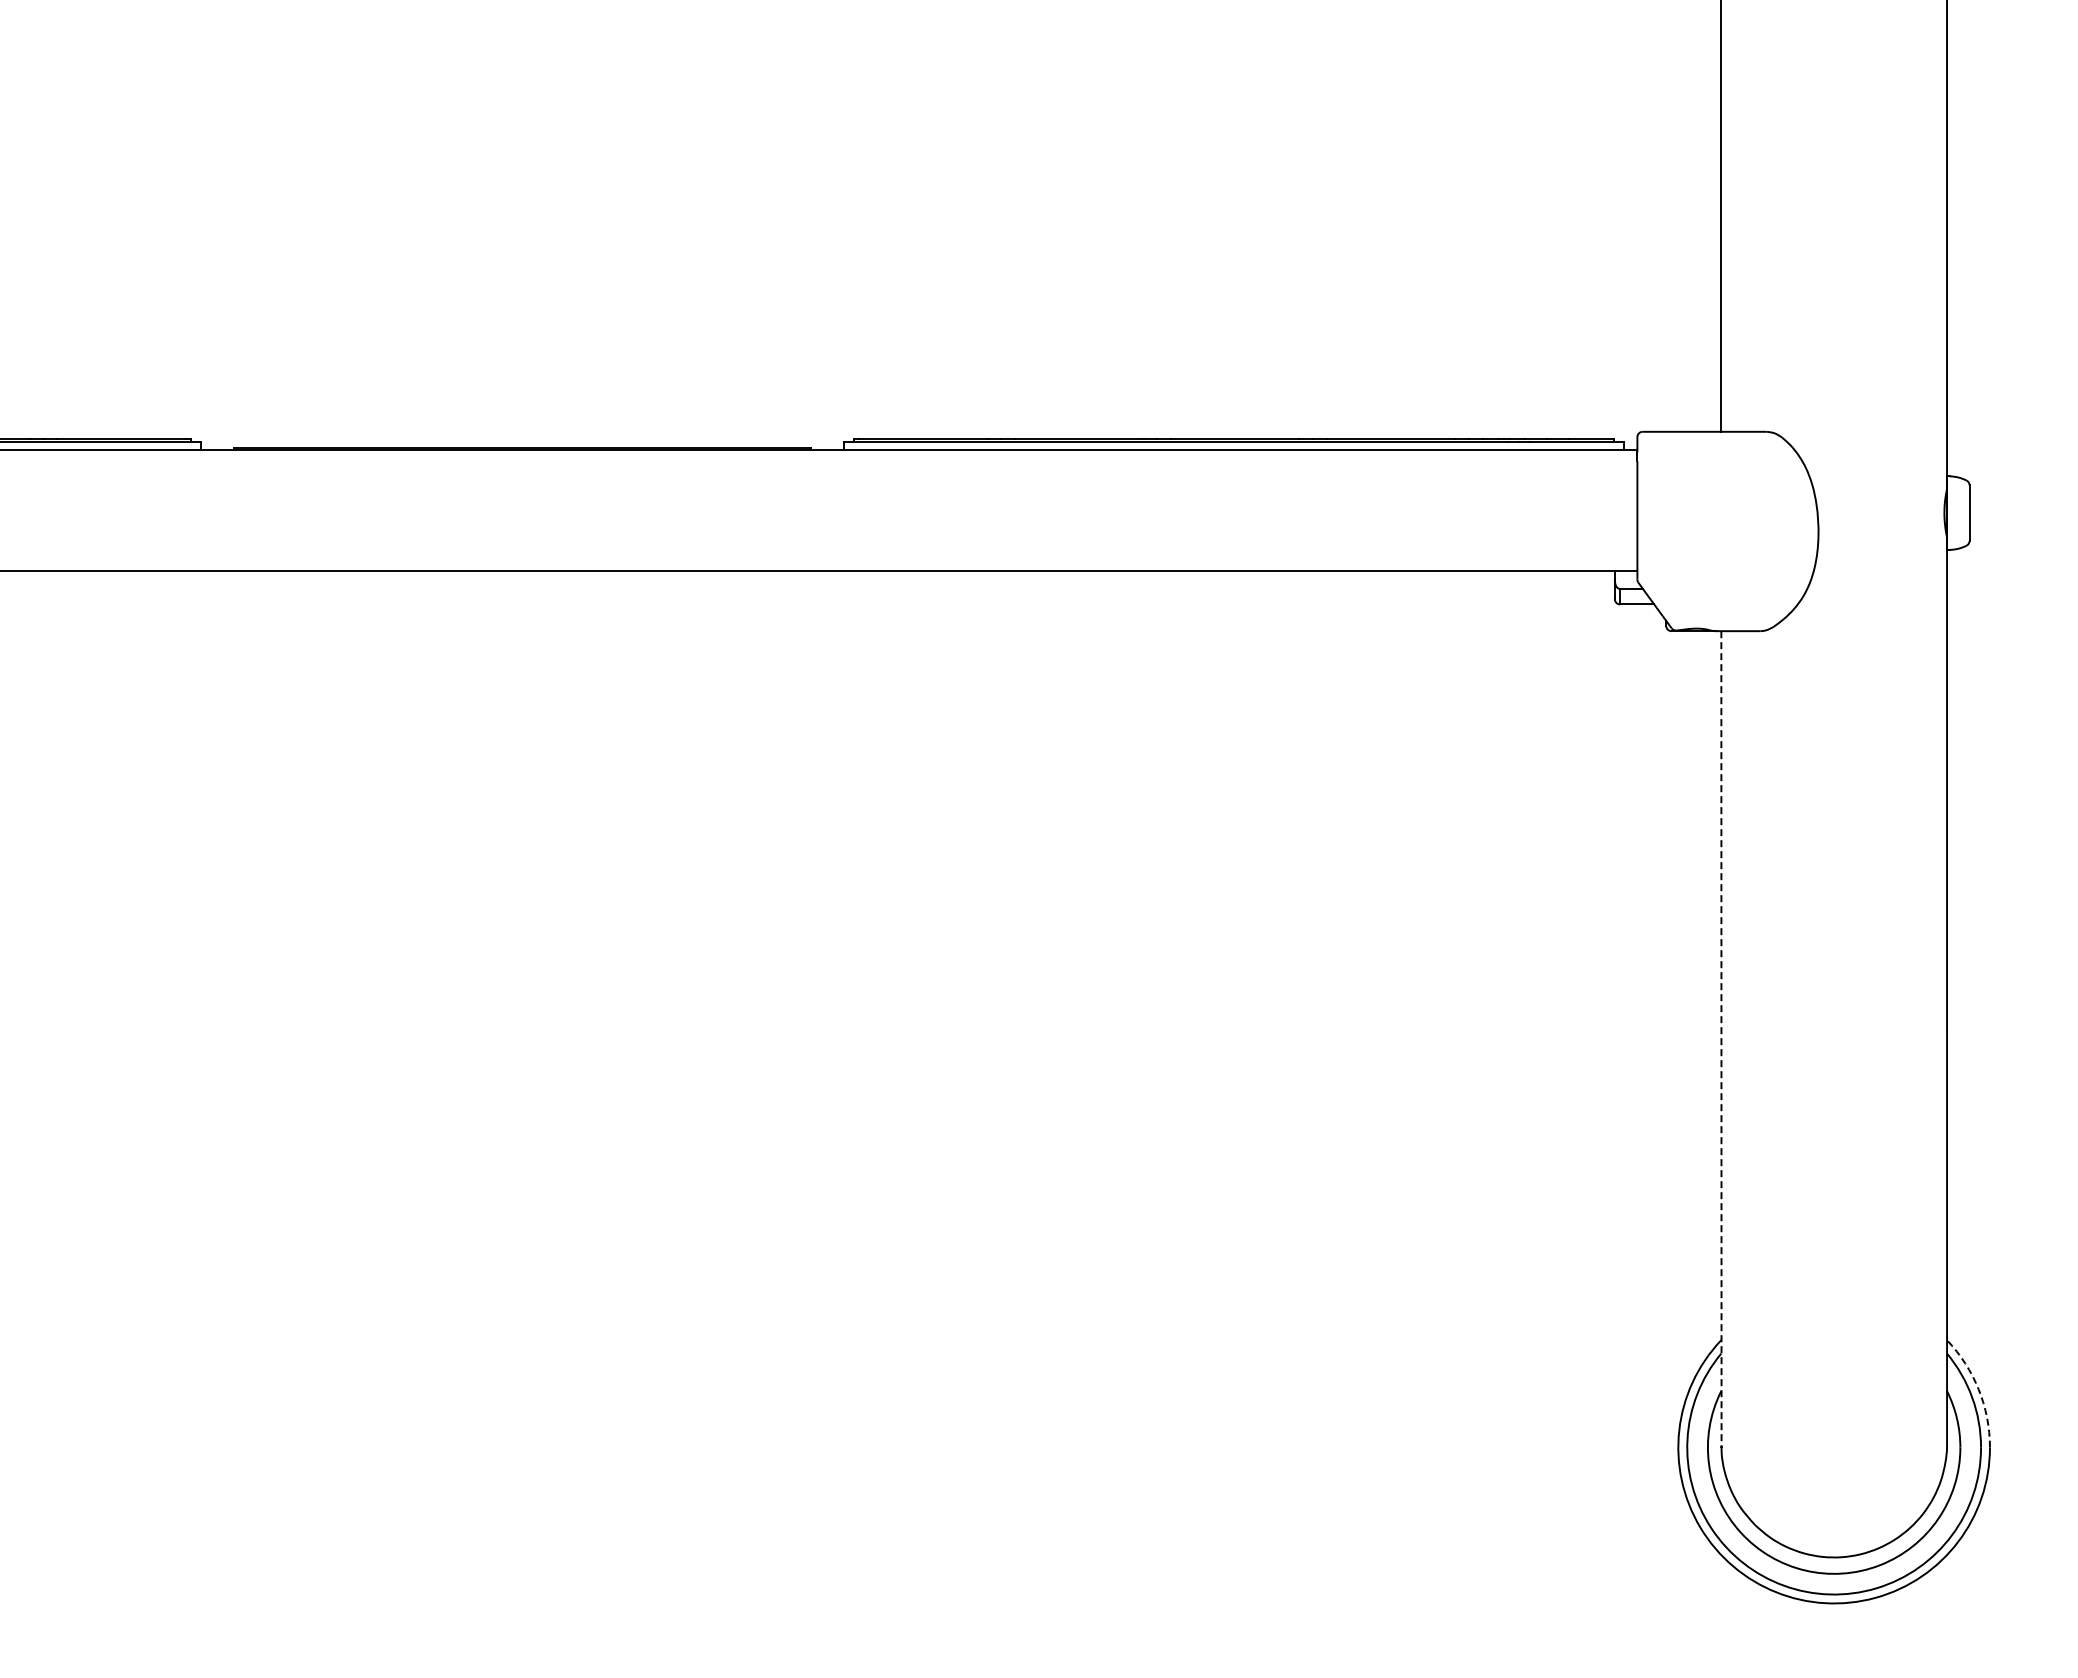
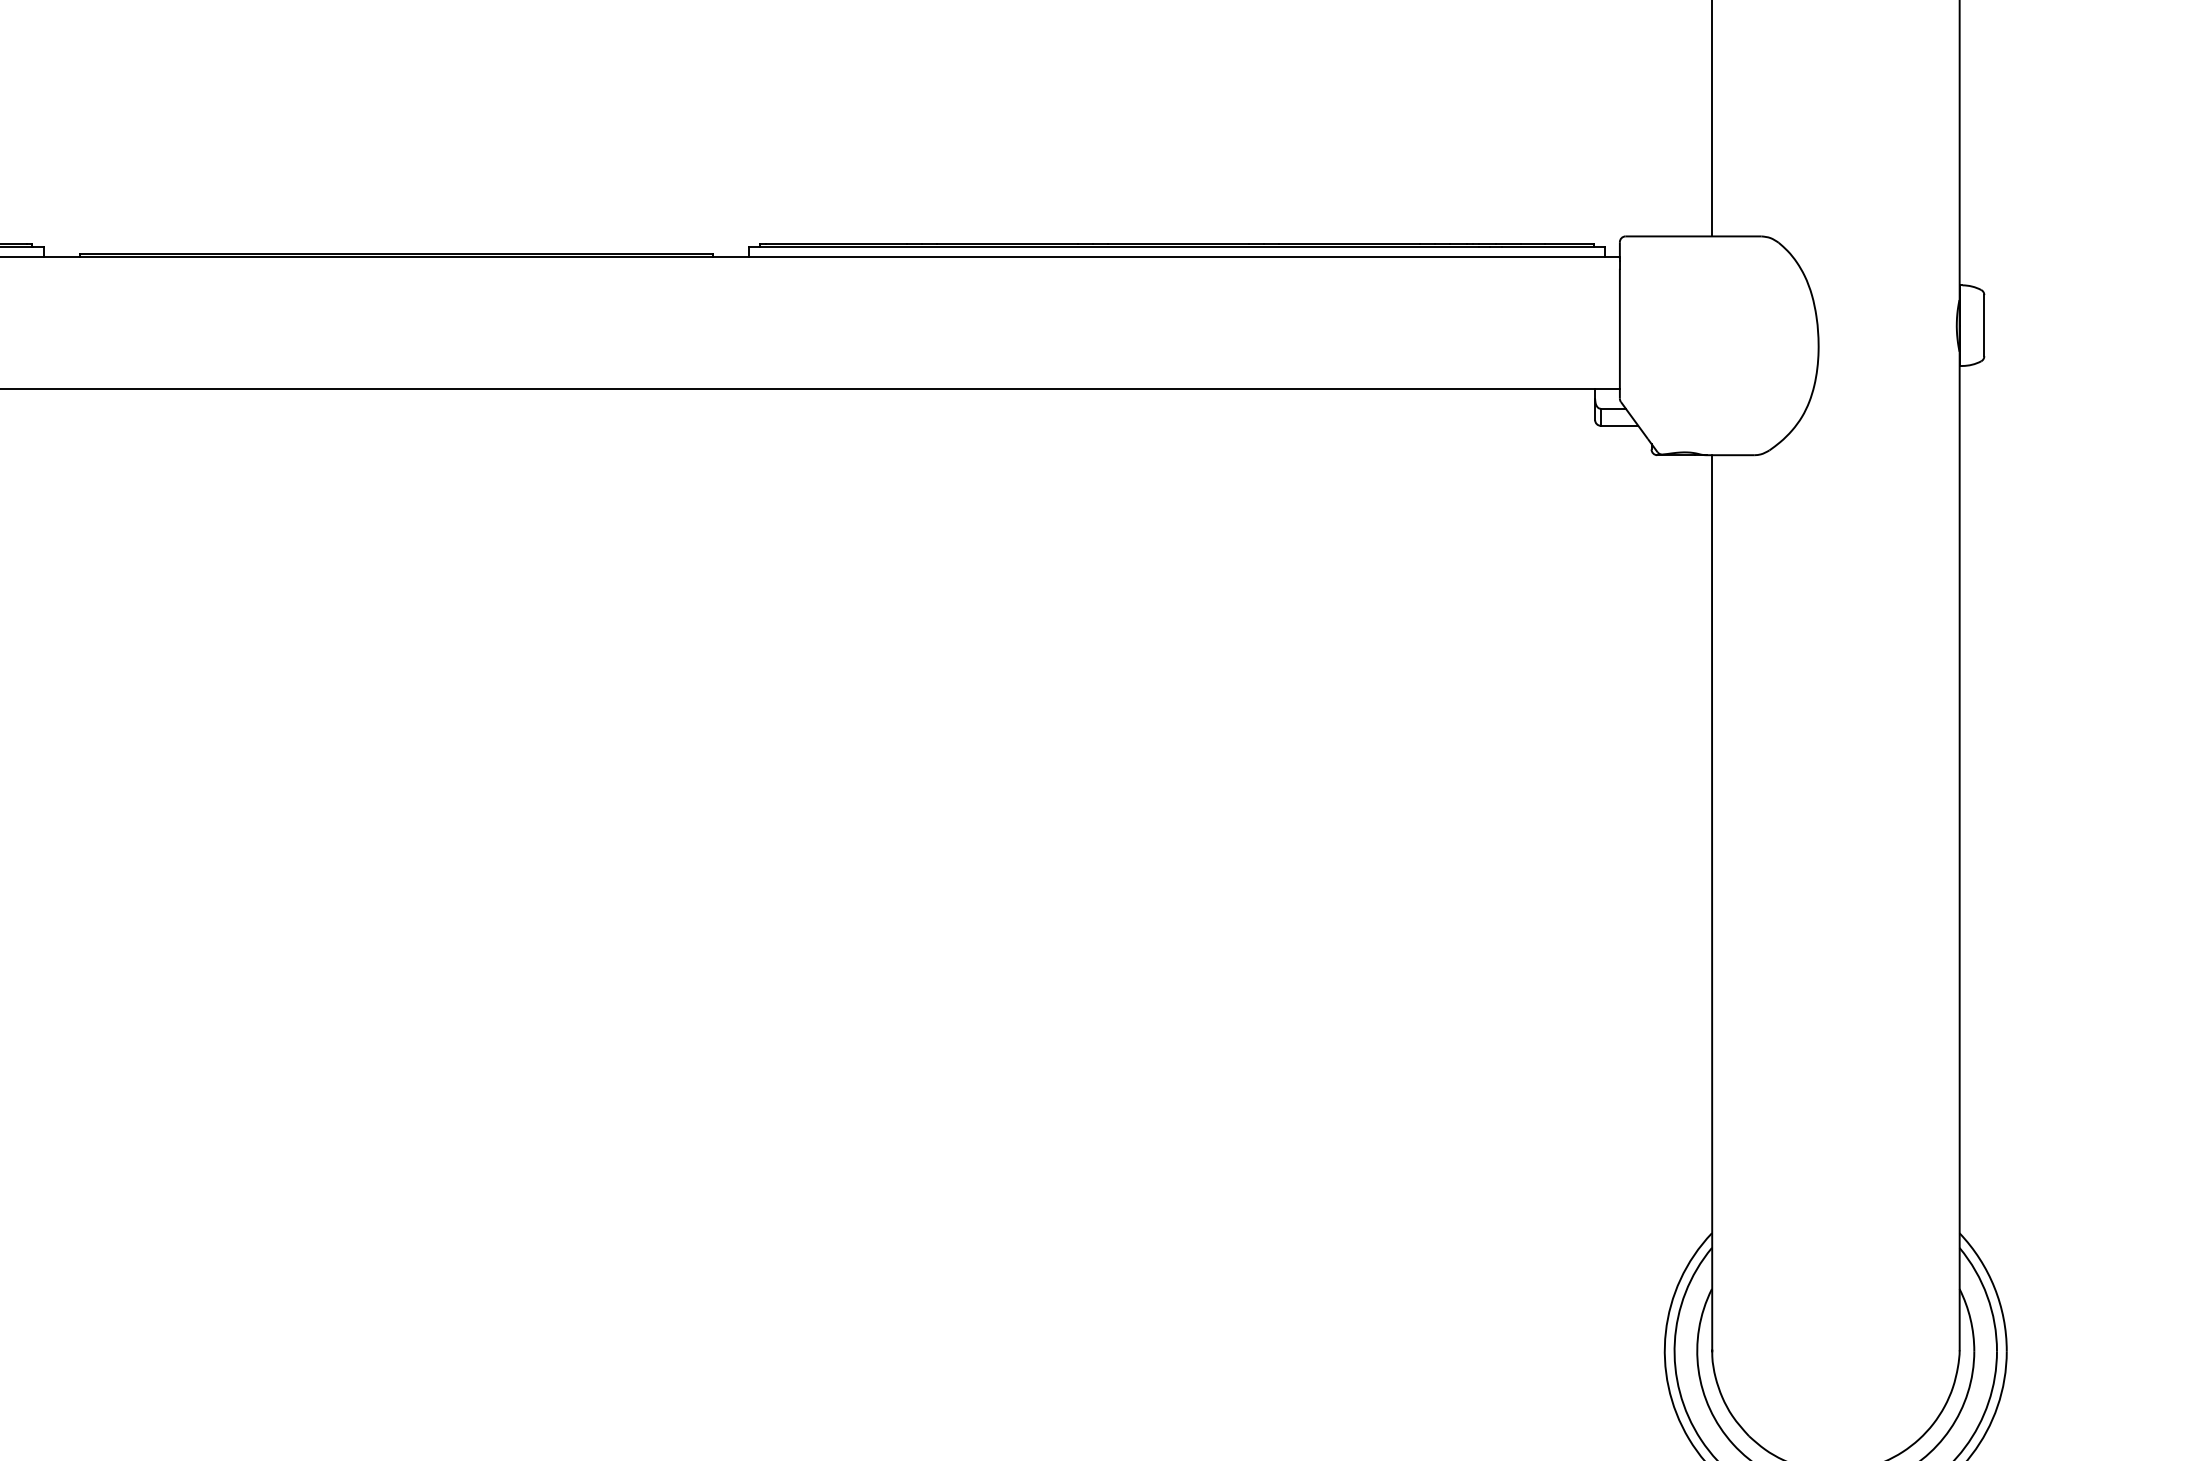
line: (1721, 1040) -> (1712, 904), dashed -> solid
arc: (1978, 1389) -> (1994, 1287), dashed -> solid

